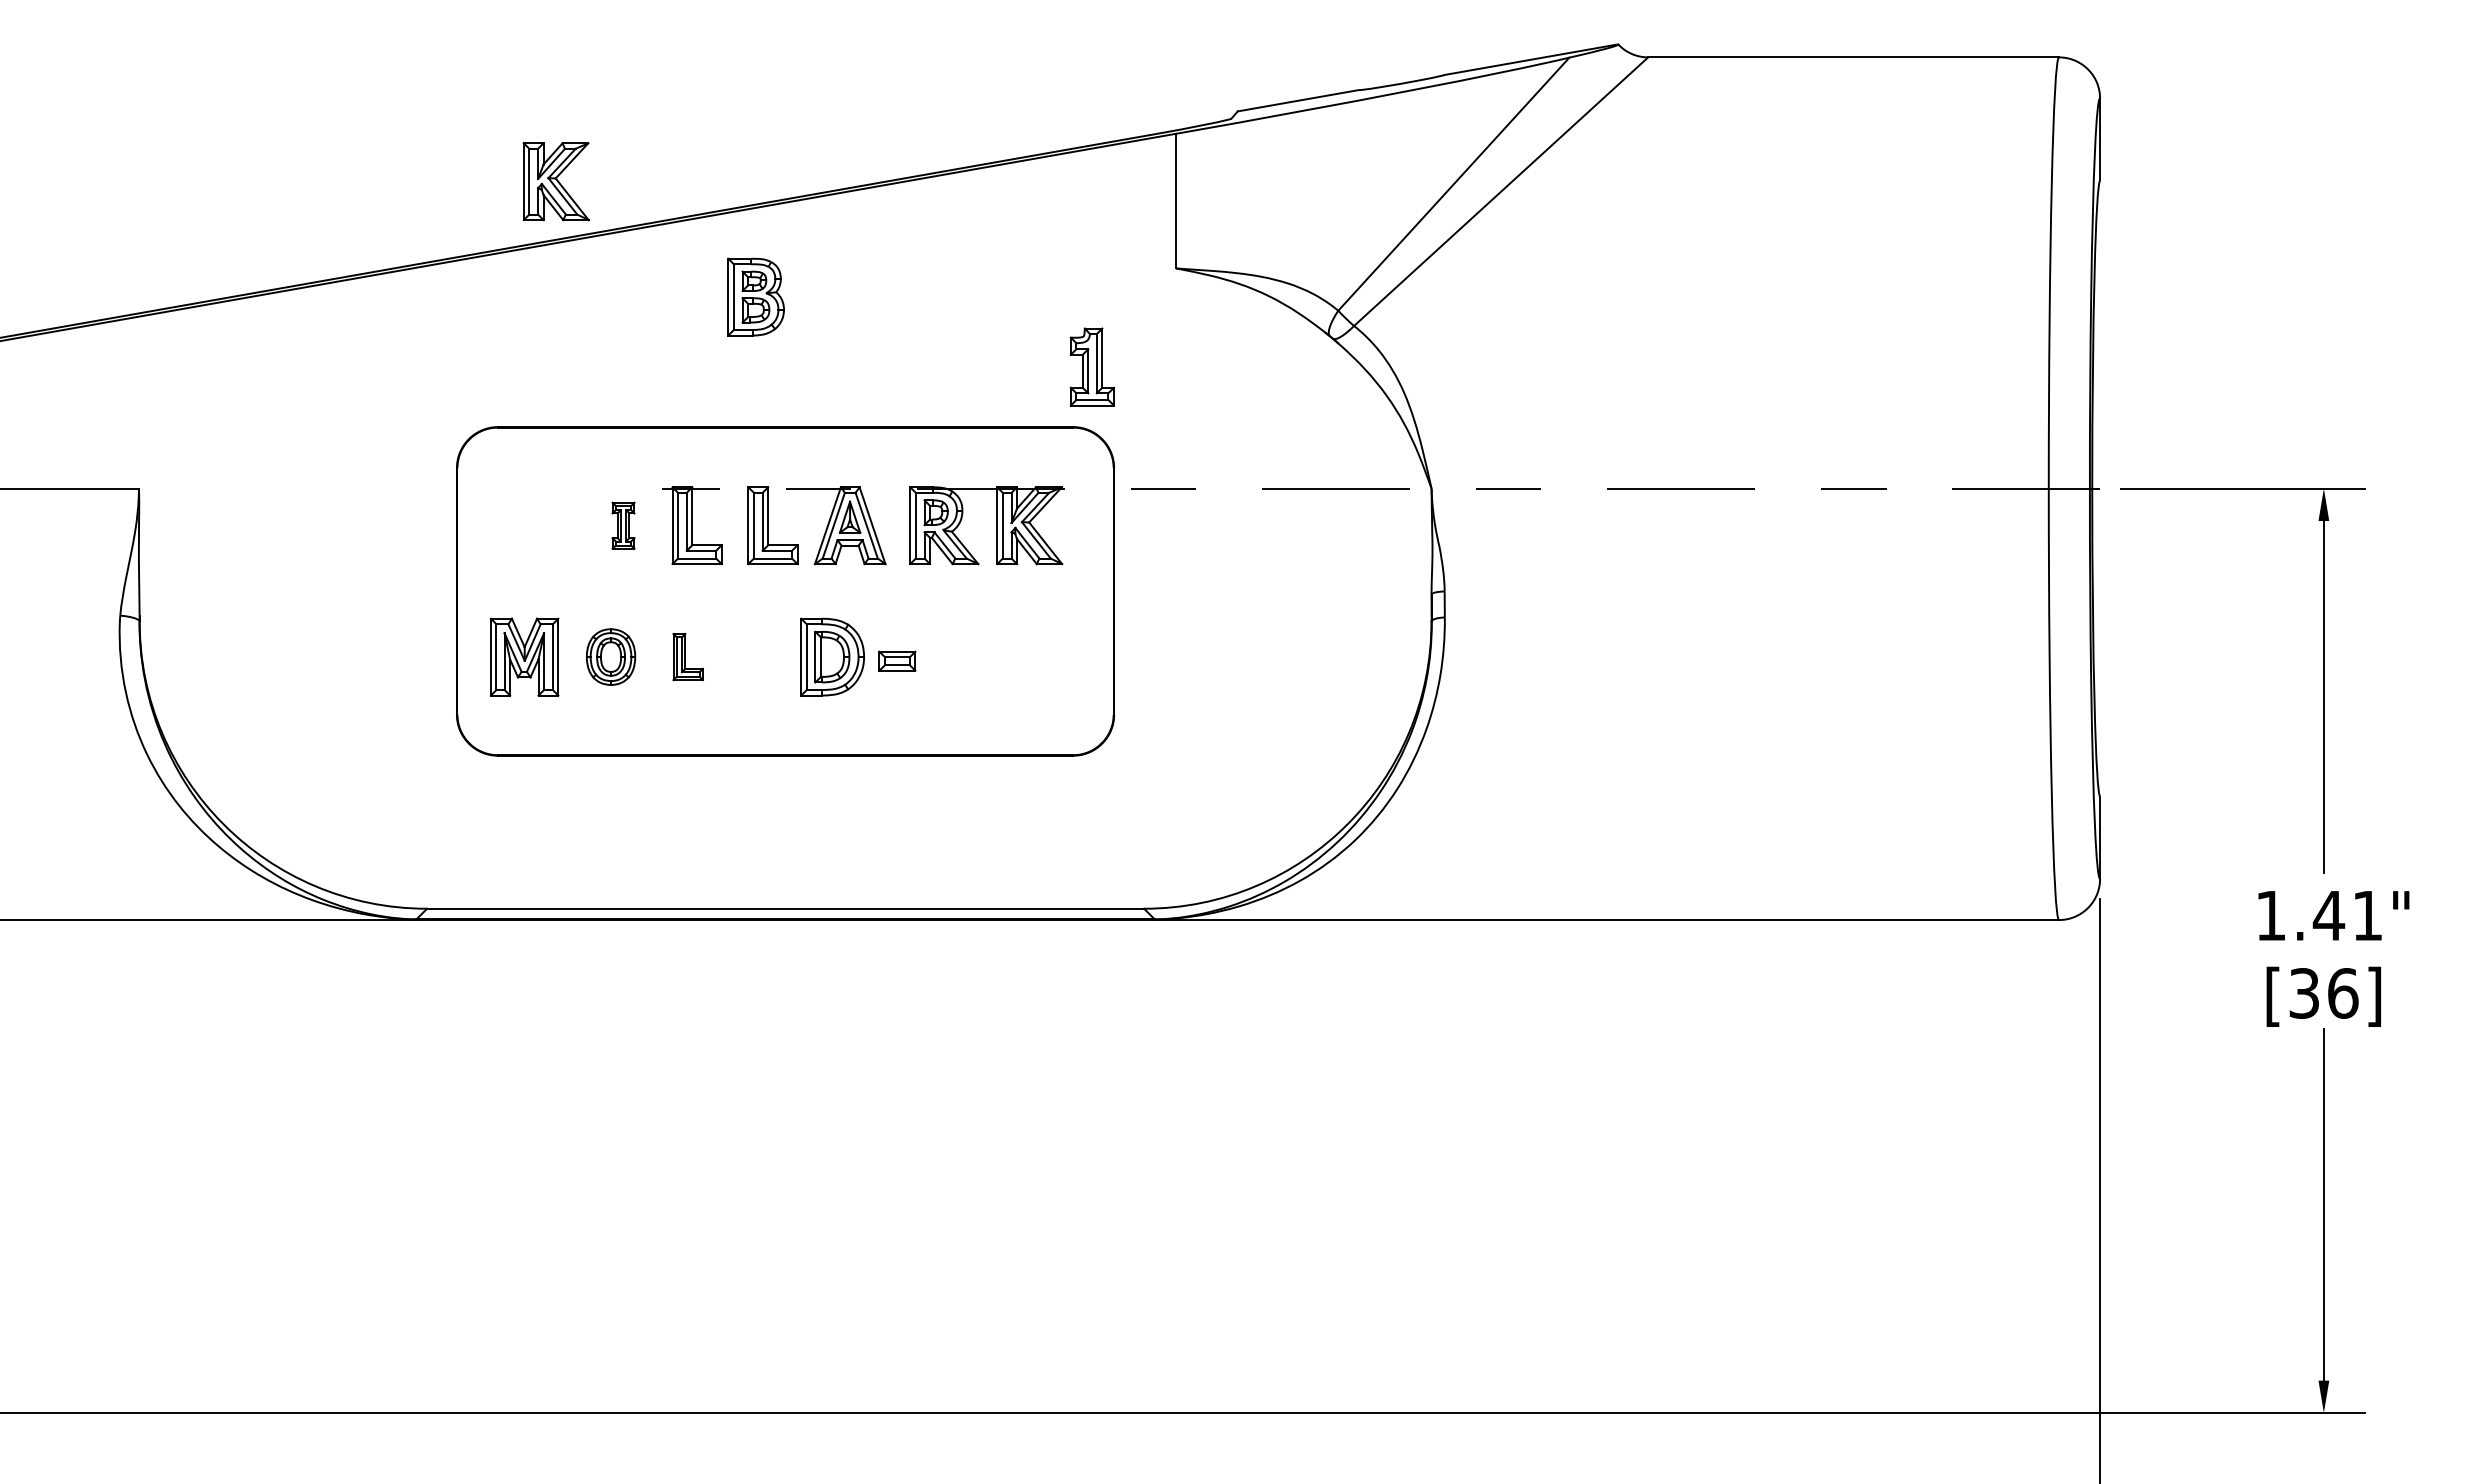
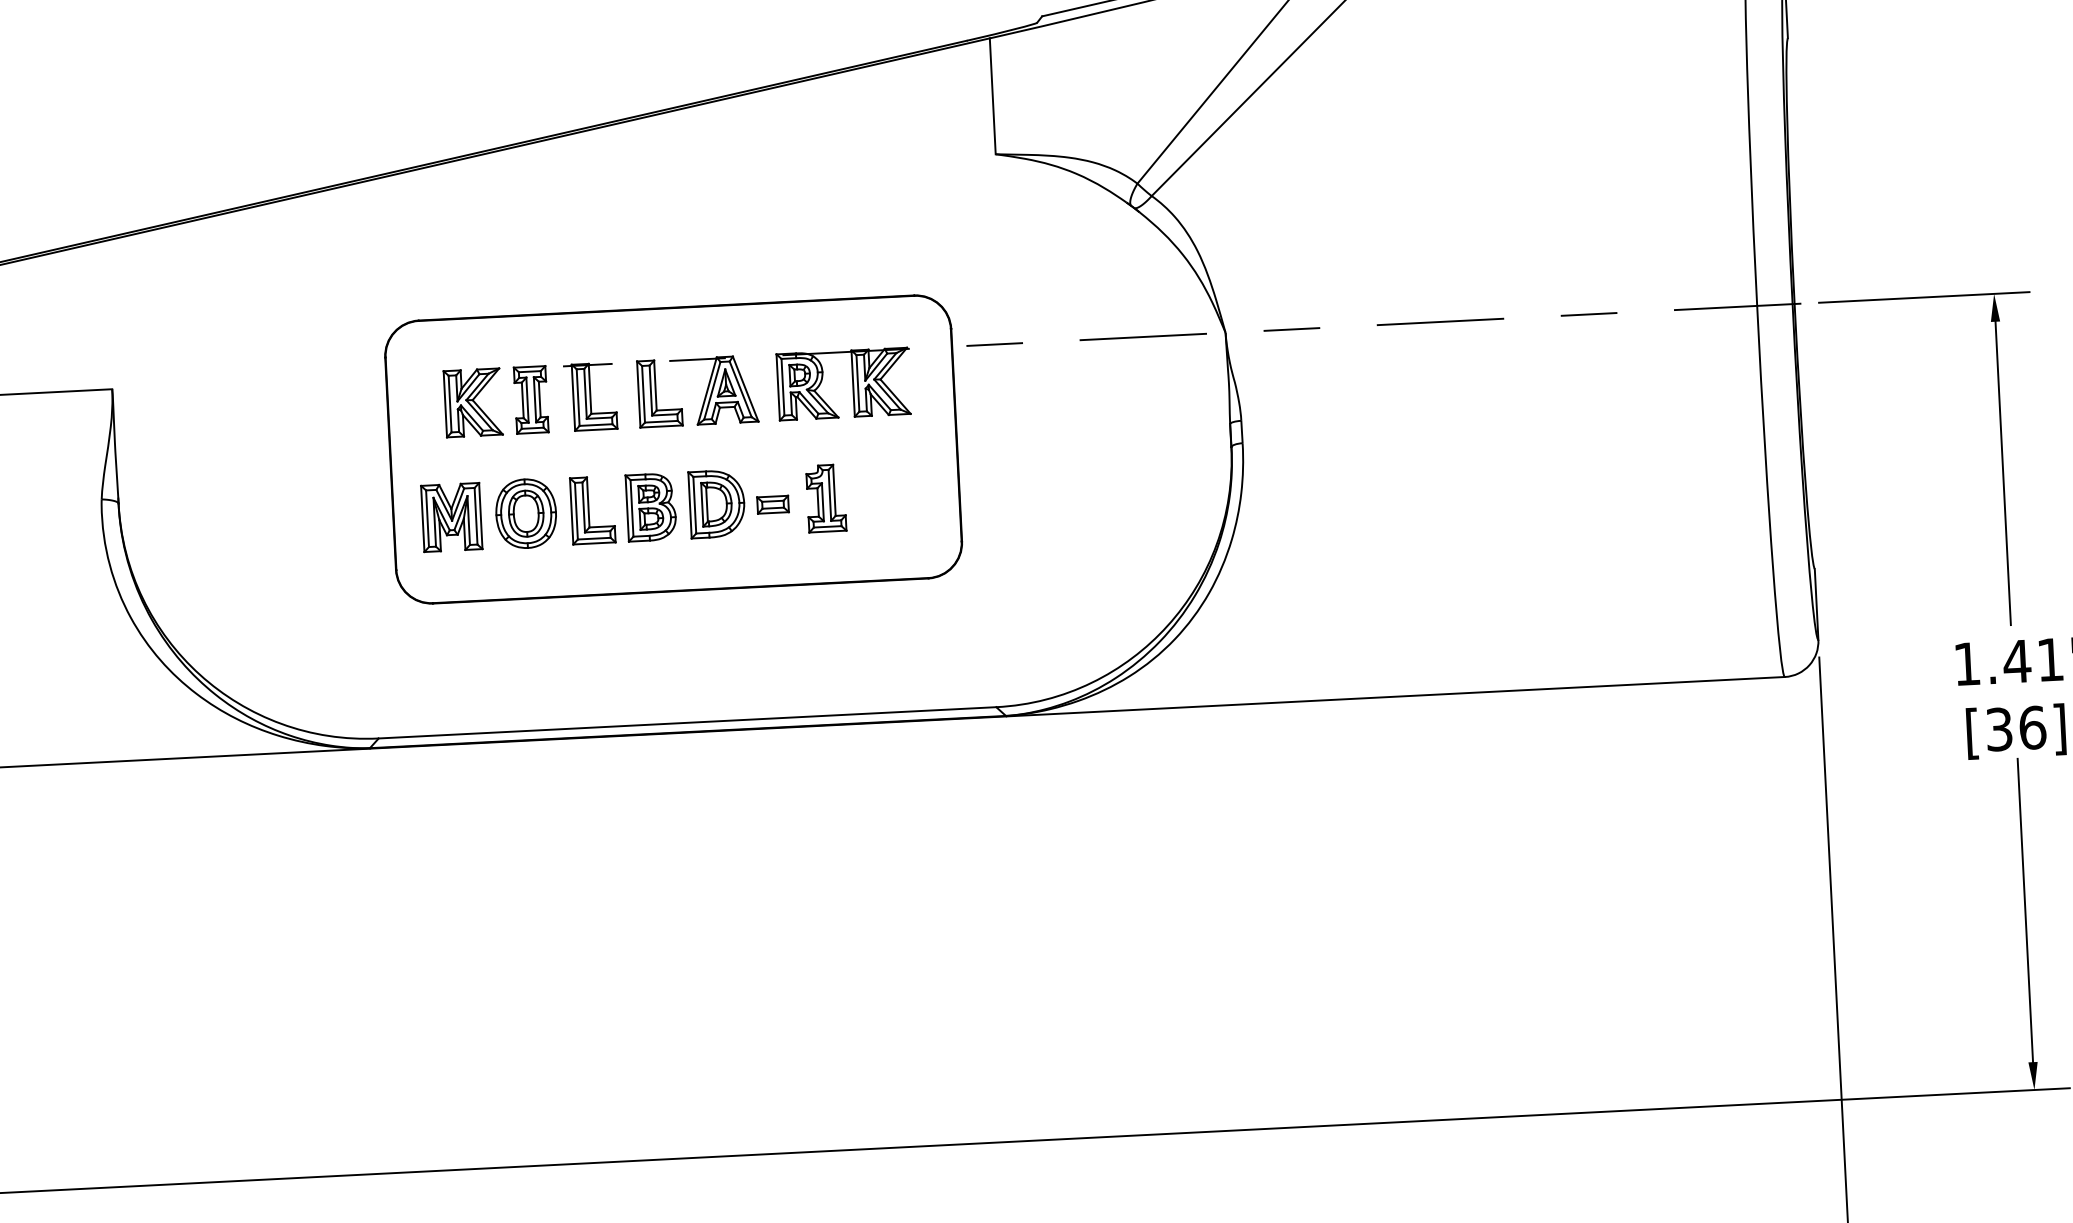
part: (555, 181) -> (472, 402), moved
part: (755, 296) -> (650, 506), moved
part: (1091, 366) -> (825, 498), moved
part: (623, 525) -> (531, 399), size x1.67
part: (610, 656) -> (525, 513), size x1.43
part: (687, 656) -> (592, 509), size x1.67

